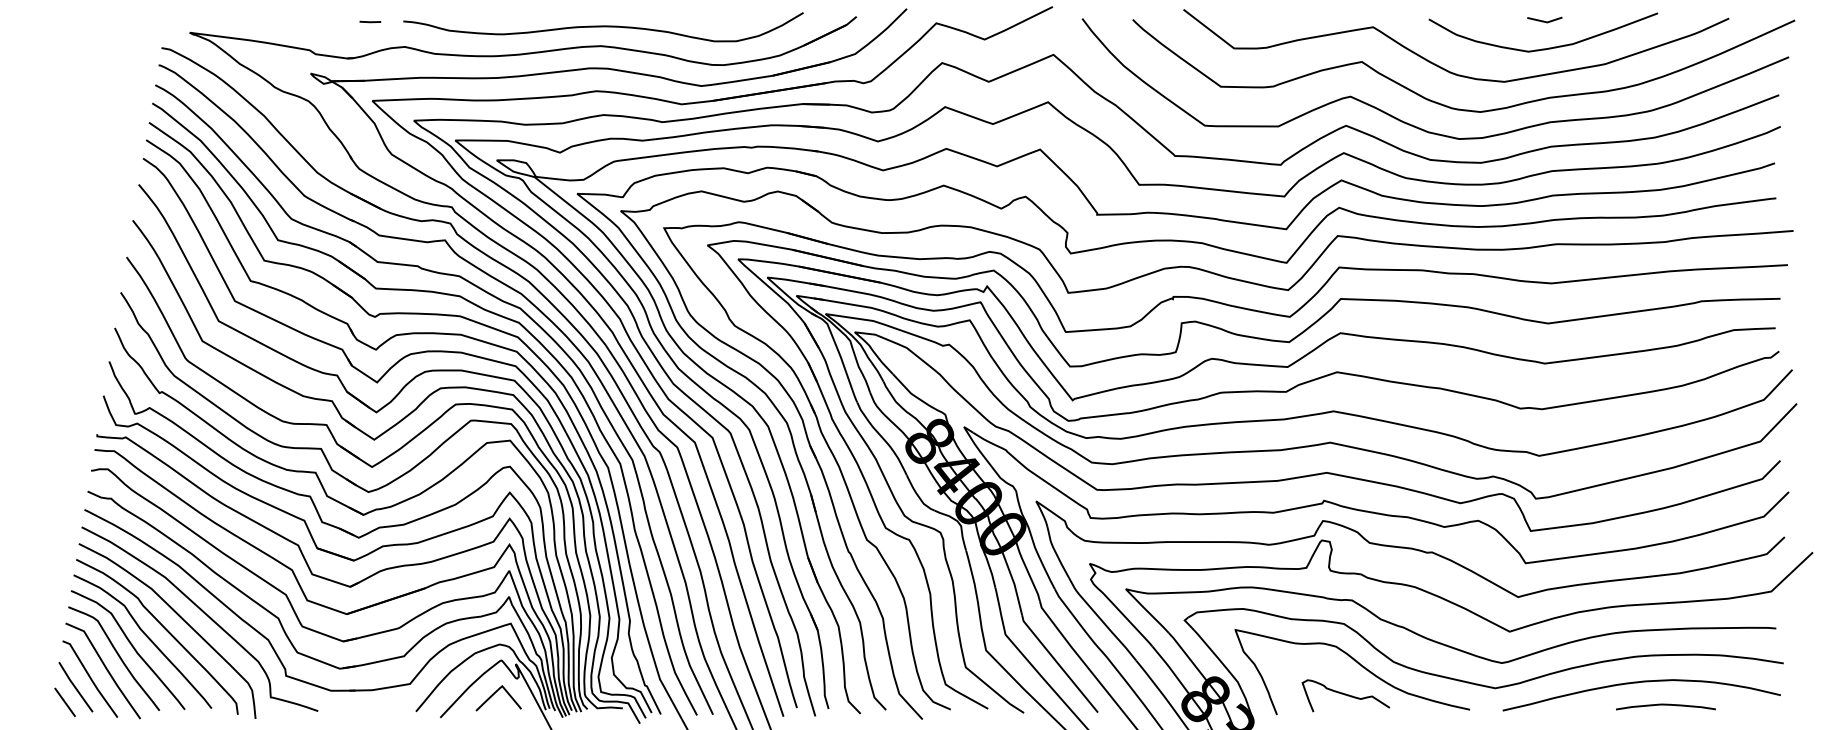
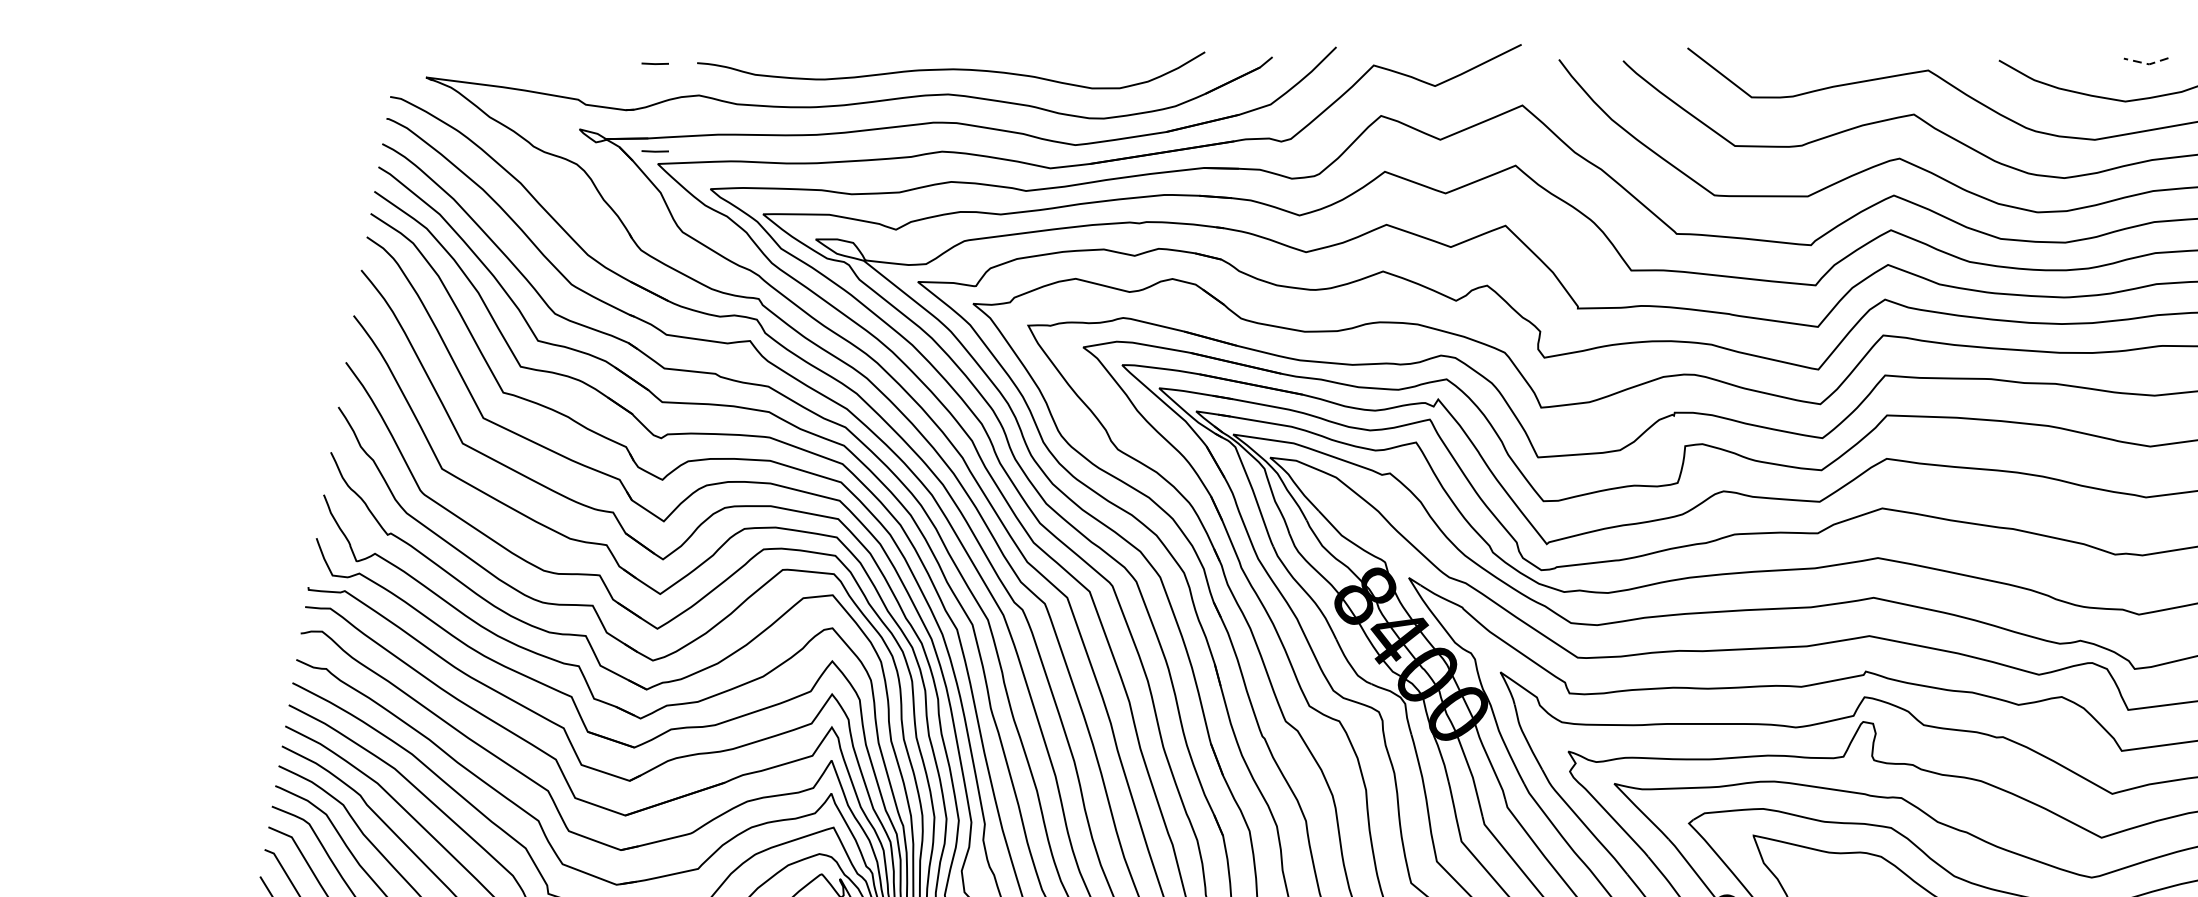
line: (1545, 22) -> (2146, 64), solid -> dashed
line: (370, 90) -> (655, 150), added

